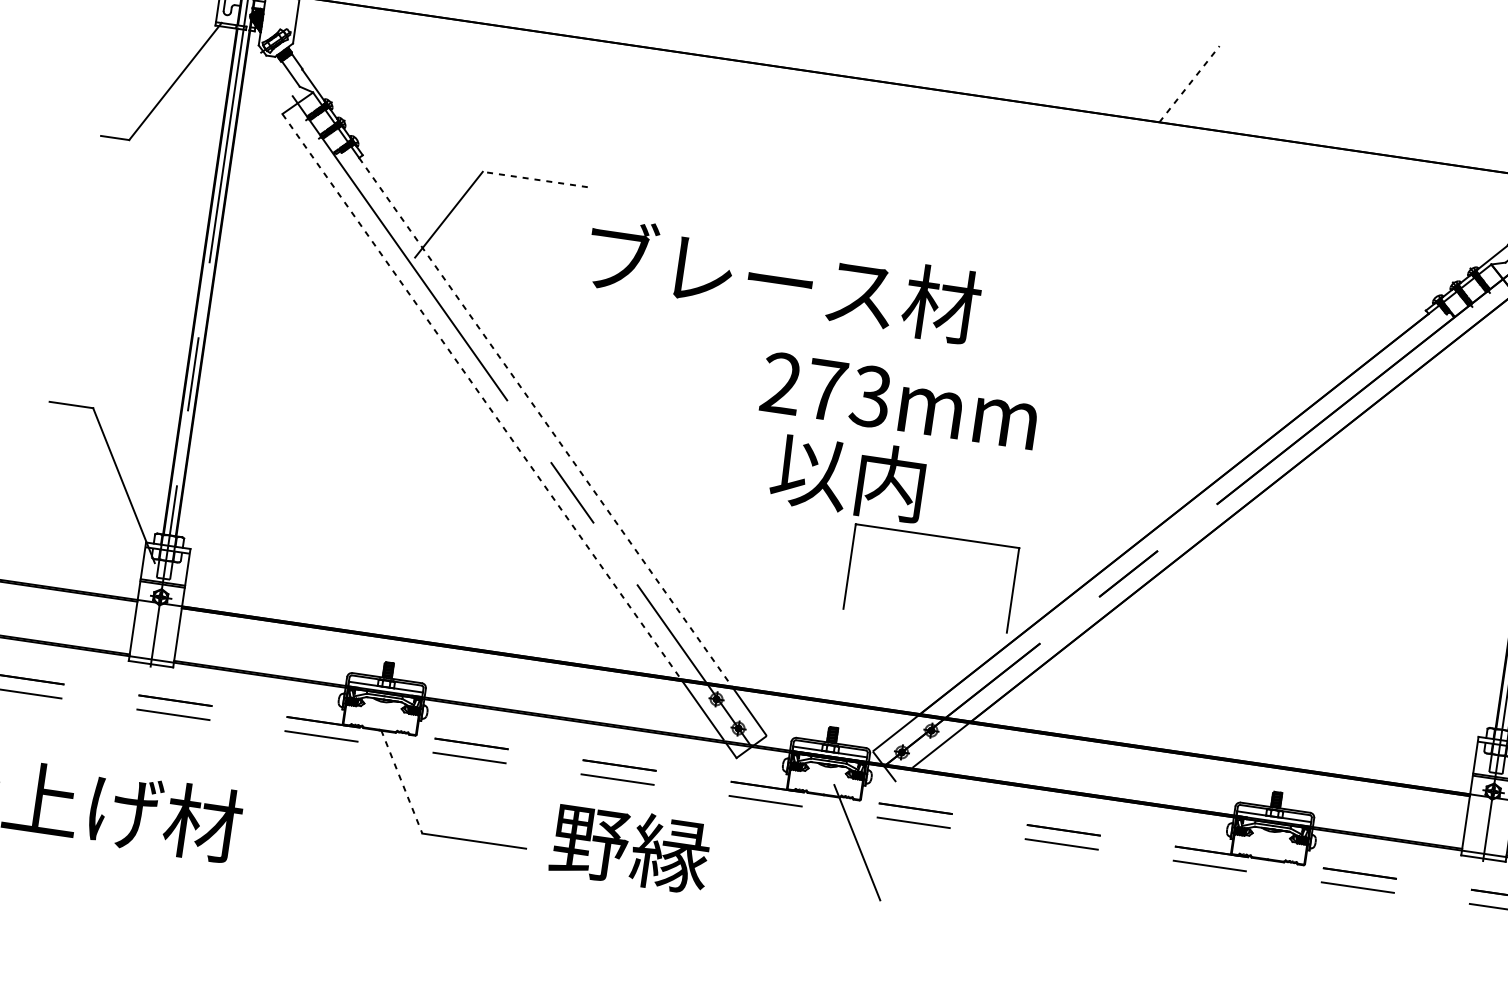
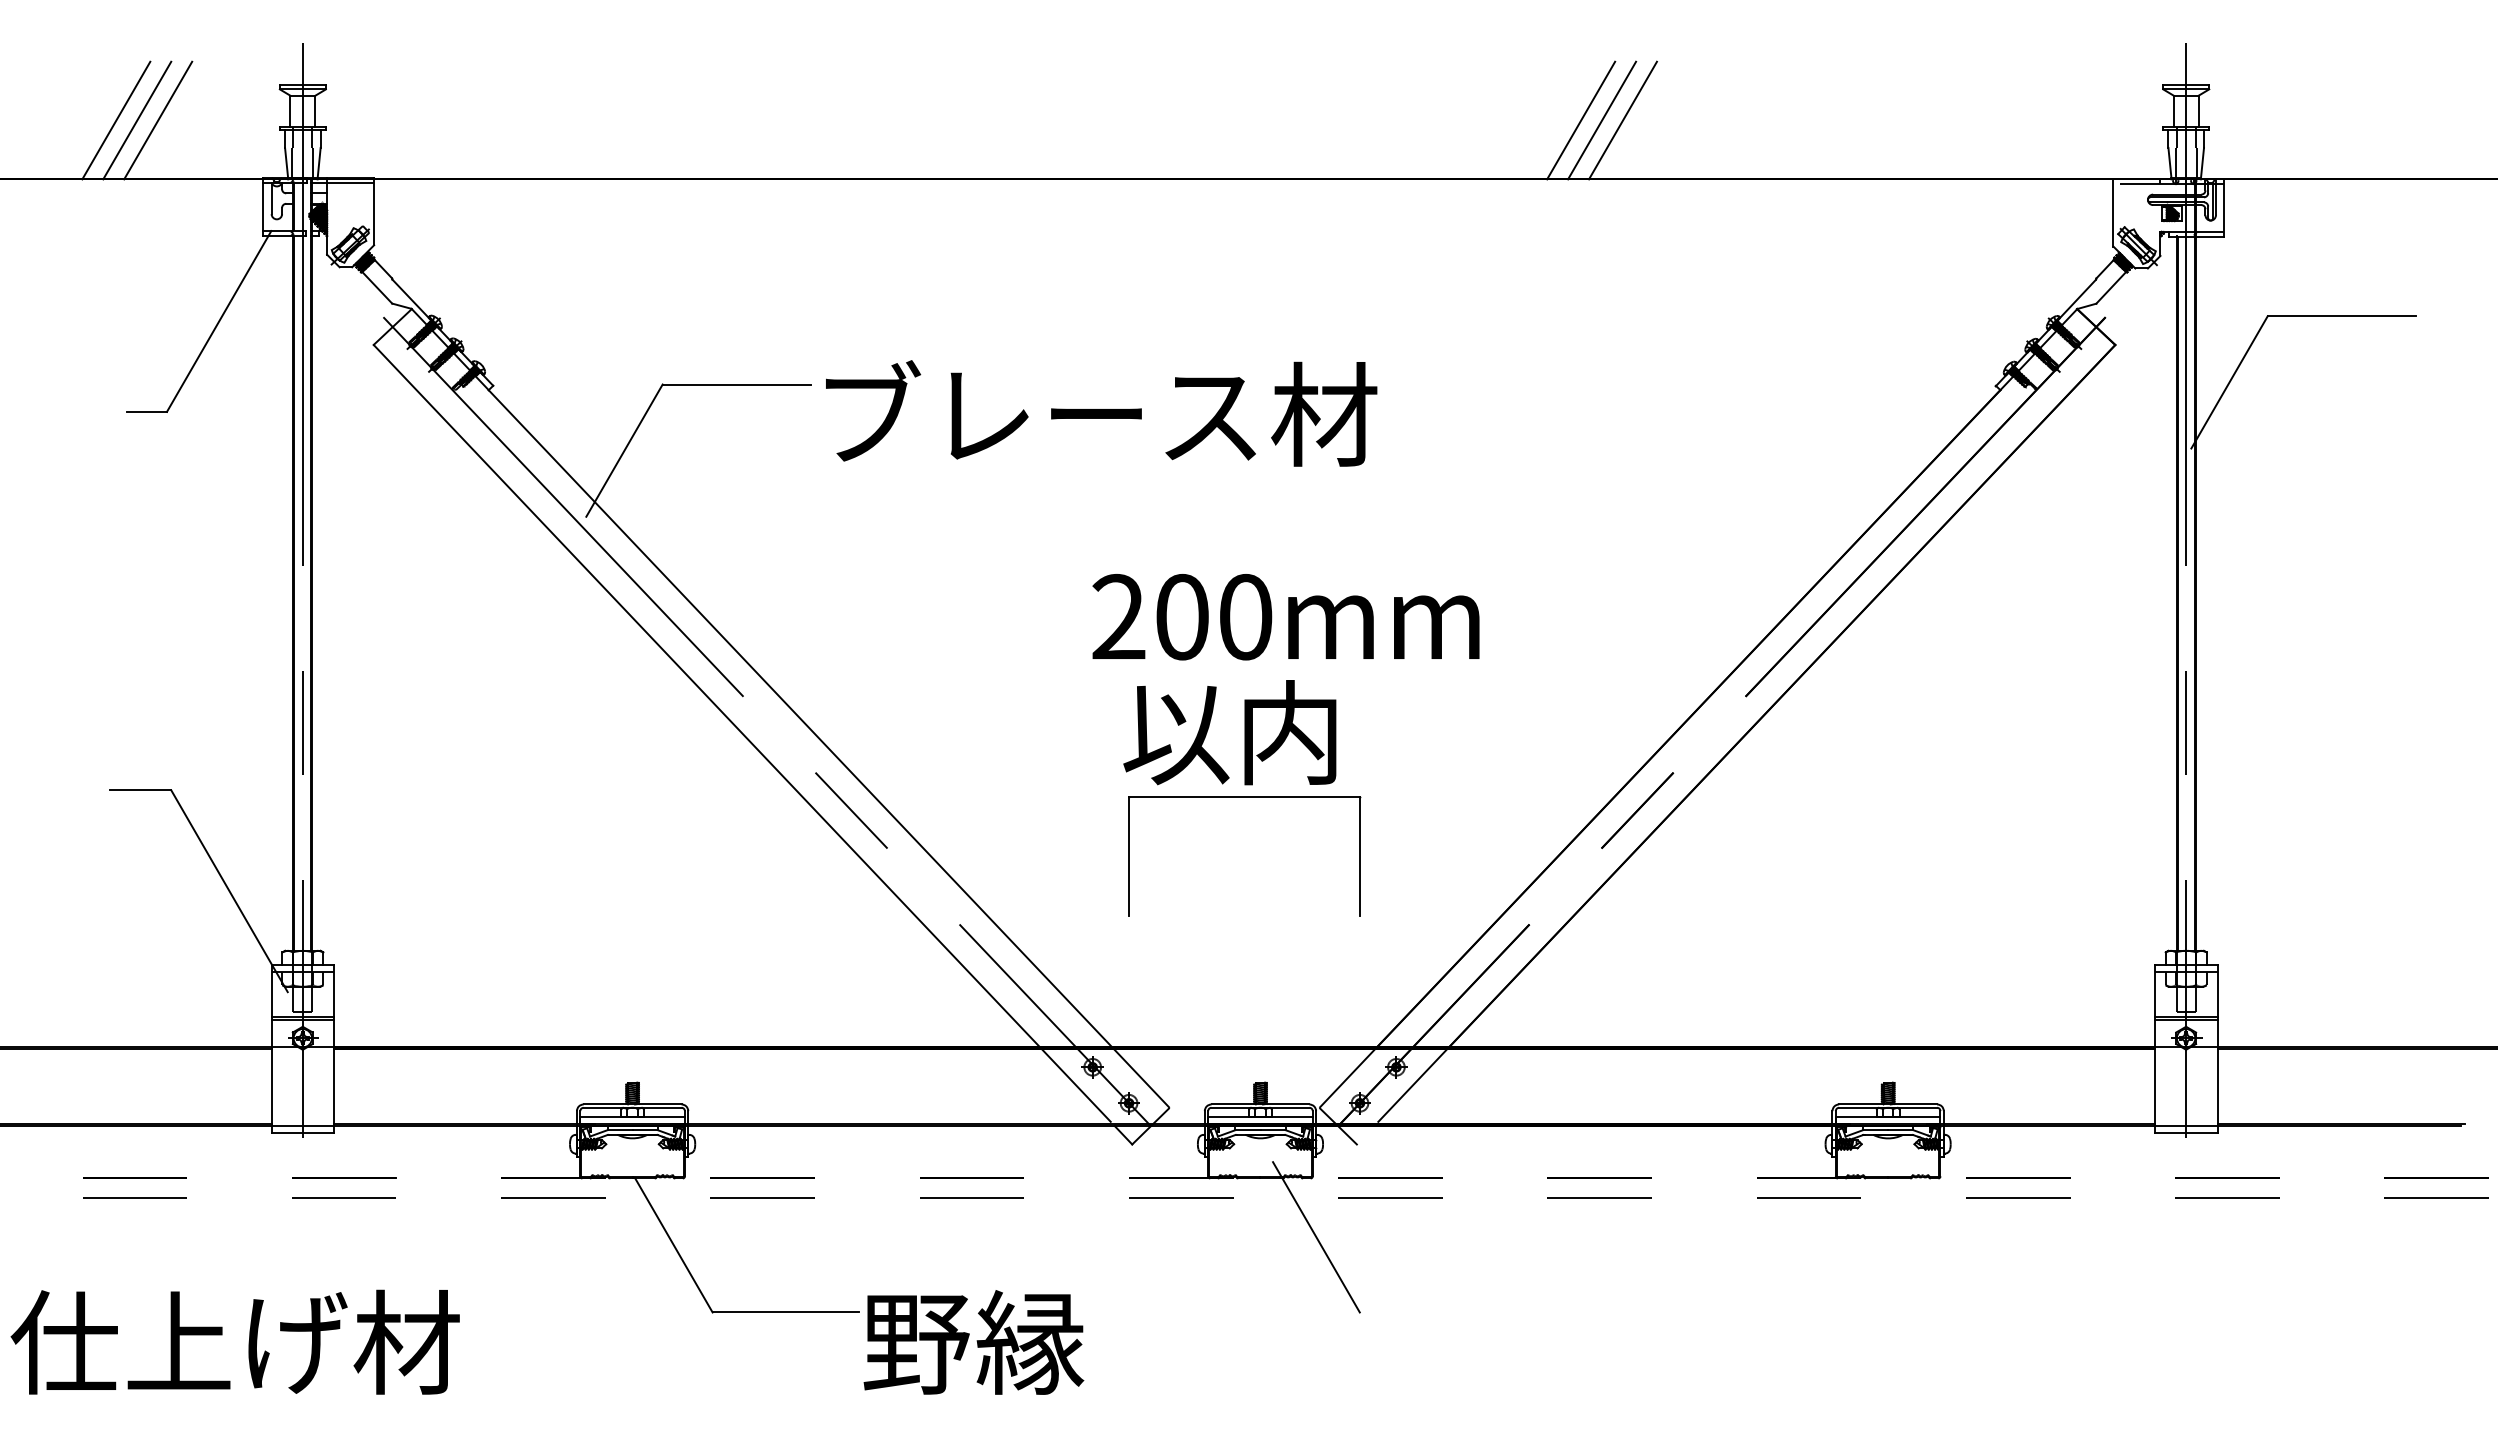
line: (1160, 79) -> (1581, 120), added
line: (1174, 82) -> (1602, 120), added
line: (1189, 84) -> (1622, 120), dashed -> solid
line: (535, 179) -> (736, 384), dashed -> solid
text: (783, 280) -> (1101, 413), moved
text: (849, 393) -> (1214, 617), 273mm -> 200mm
line: (482, 397) -> (707, 696), dashed -> solid
line: (545, 422) -> (800, 718), dashed -> solid
part: (937, 536) -> (1244, 797), moved
line: (401, 782) -> (673, 1245), dashed -> solid
text: (630, 848) -> (973, 1342), moved

